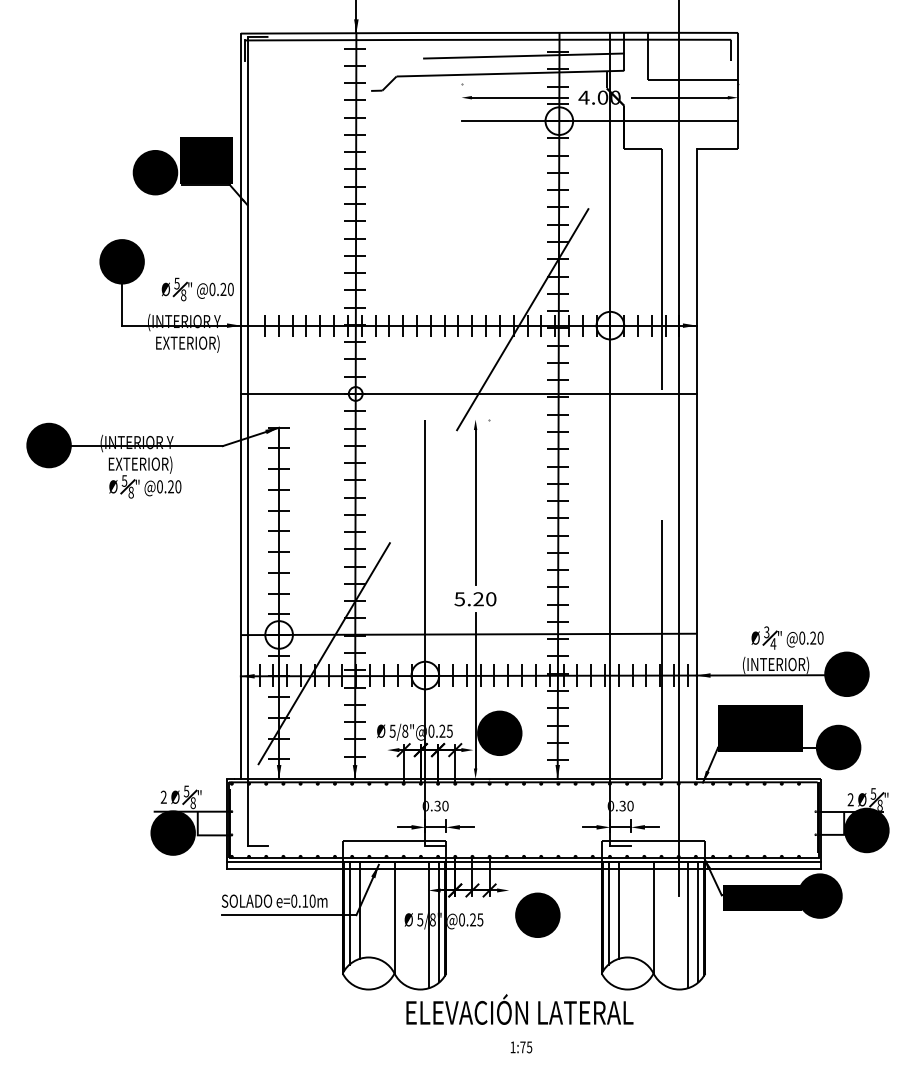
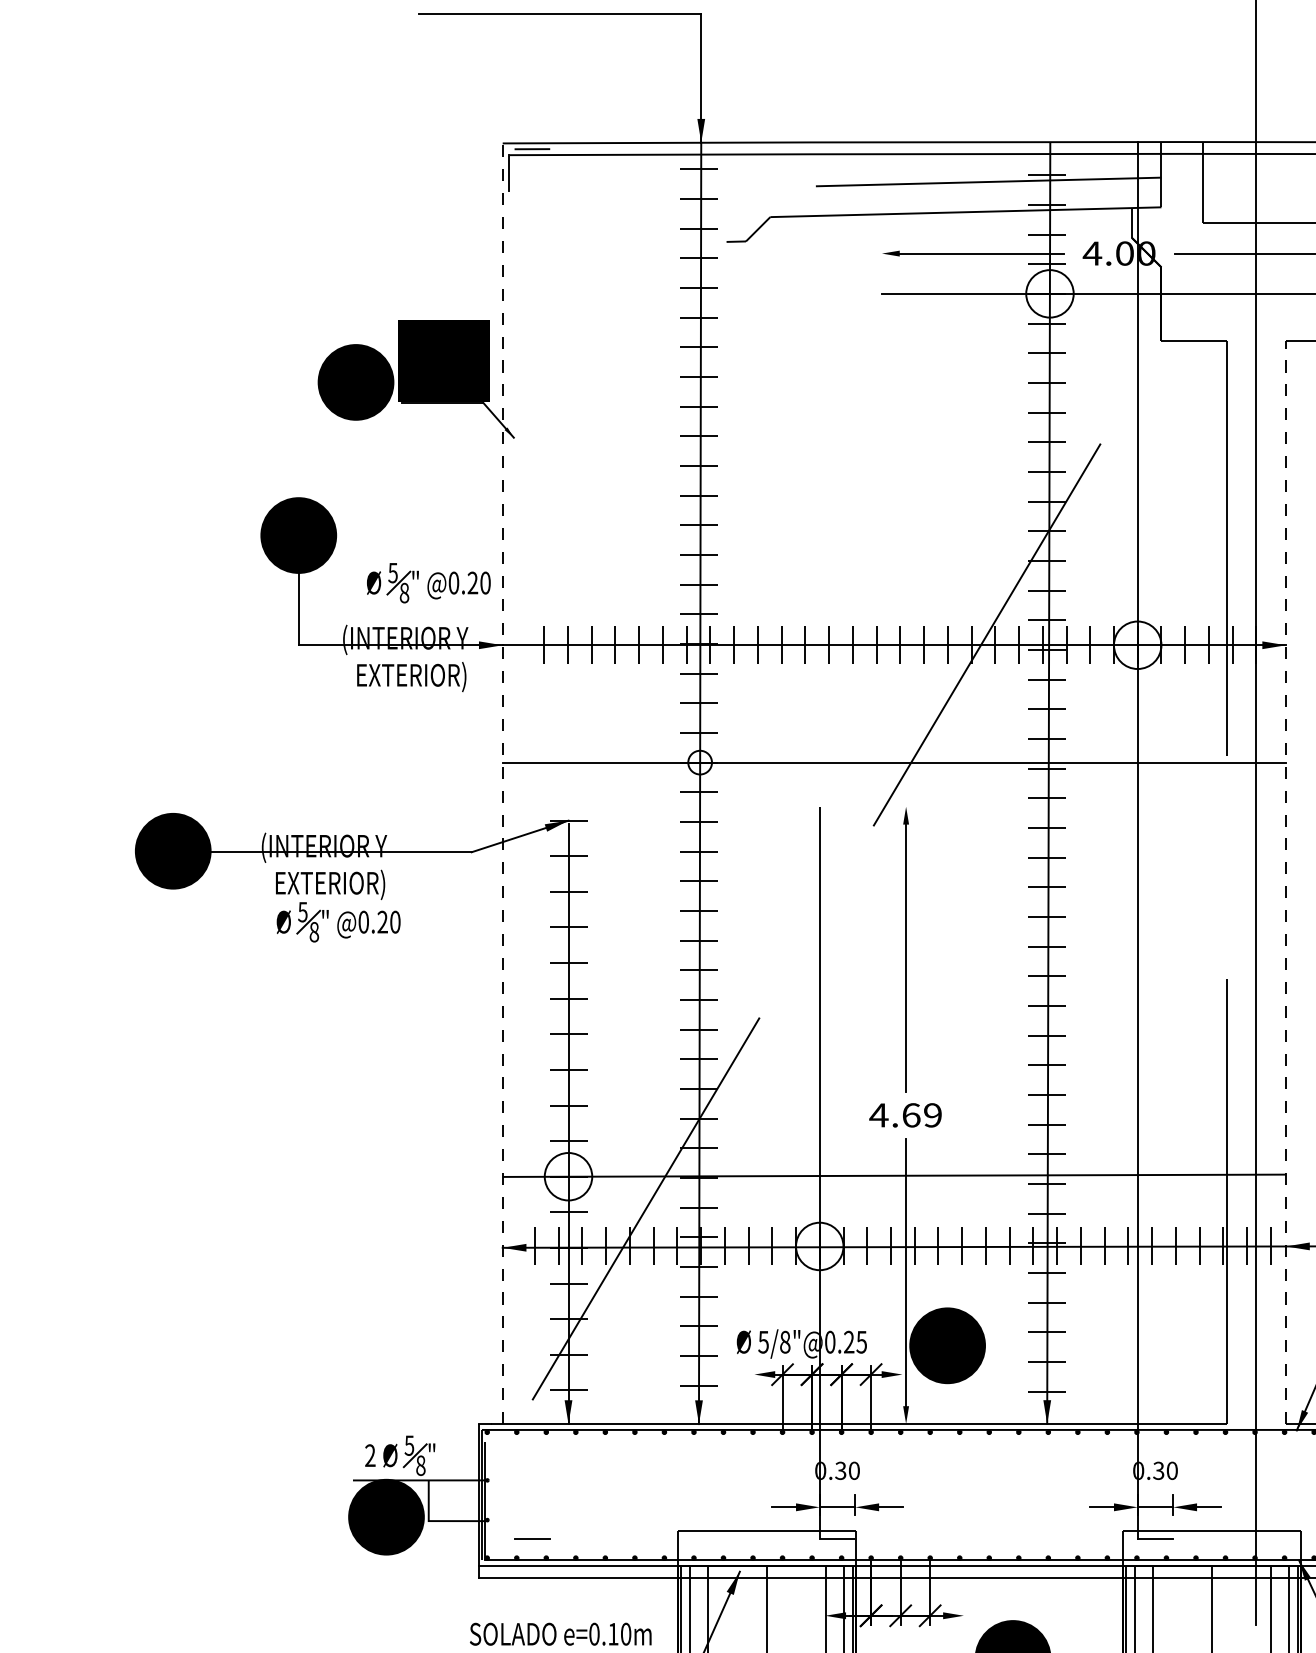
line: (240, 406) -> (502, 784), solid -> dashed
line: (247, 441) -> (514, 844), removed
line: (696, 463) -> (1285, 882), solid -> dashed
text: (475, 599) -> (905, 1115), 5.20 -> 4.69

